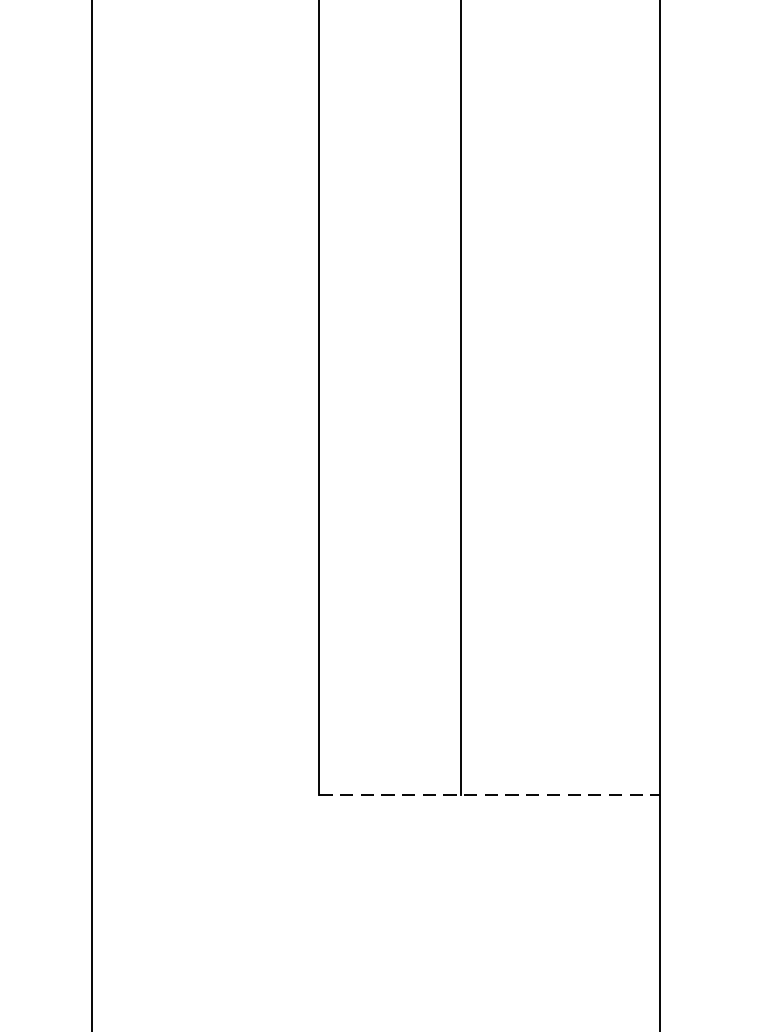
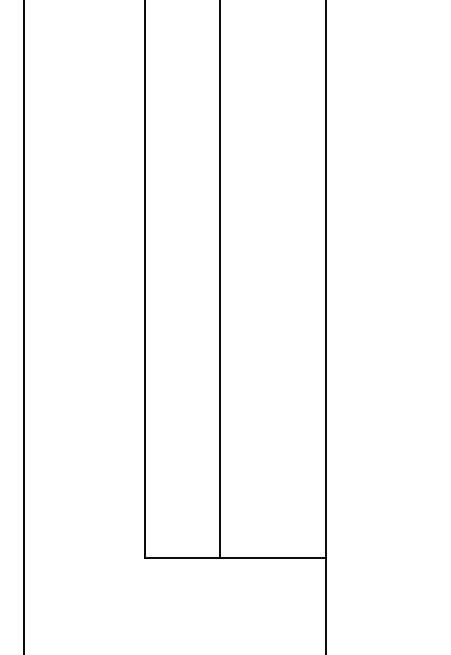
line: (489, 795) -> (235, 558), dashed -> solid

